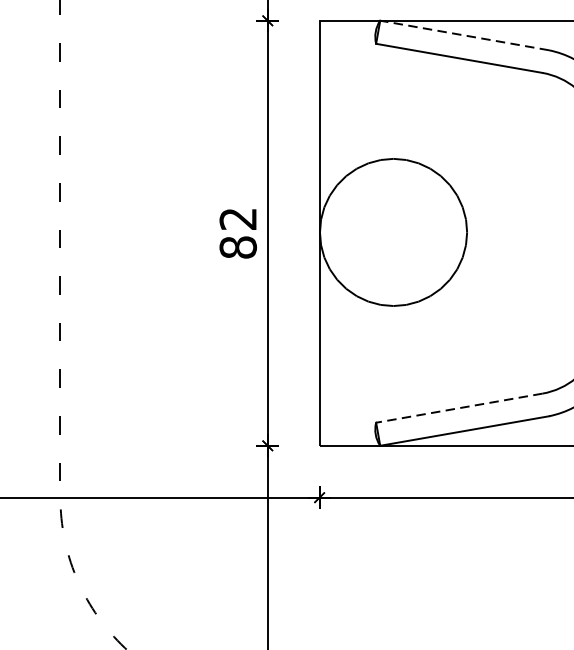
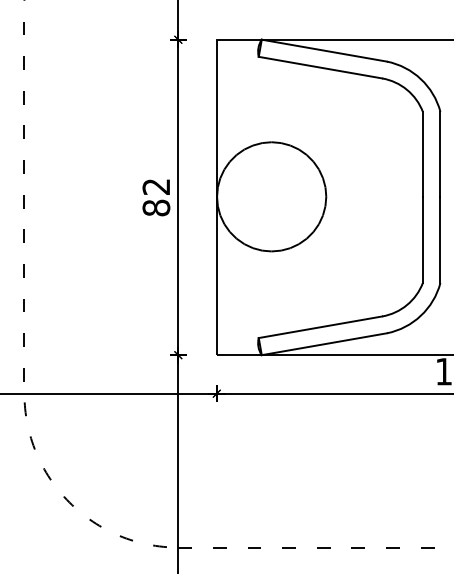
line: (464, 35) -> (324, 50), dashed -> solid
line: (459, 408) -> (320, 327), dashed -> solid

